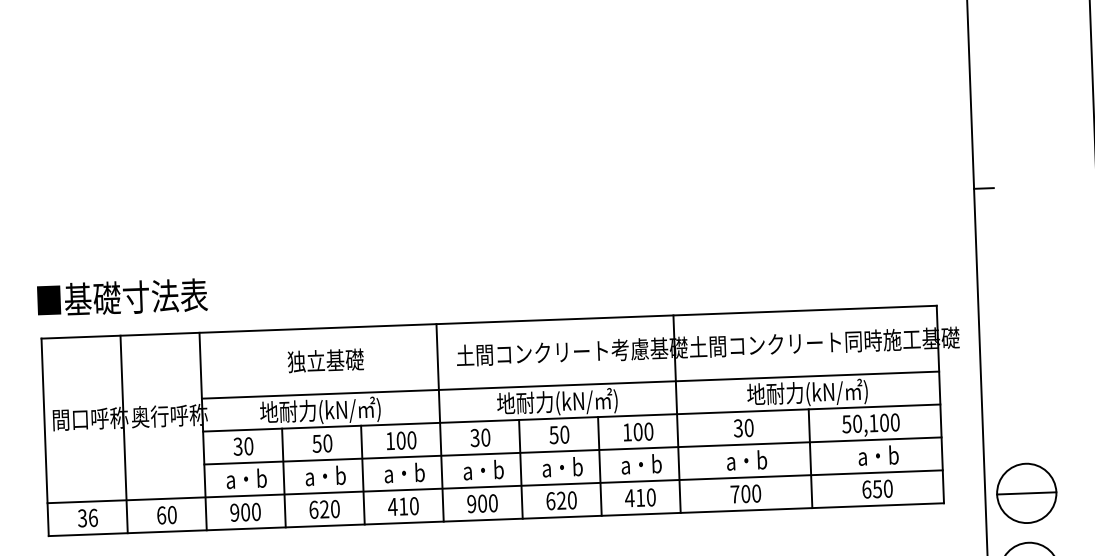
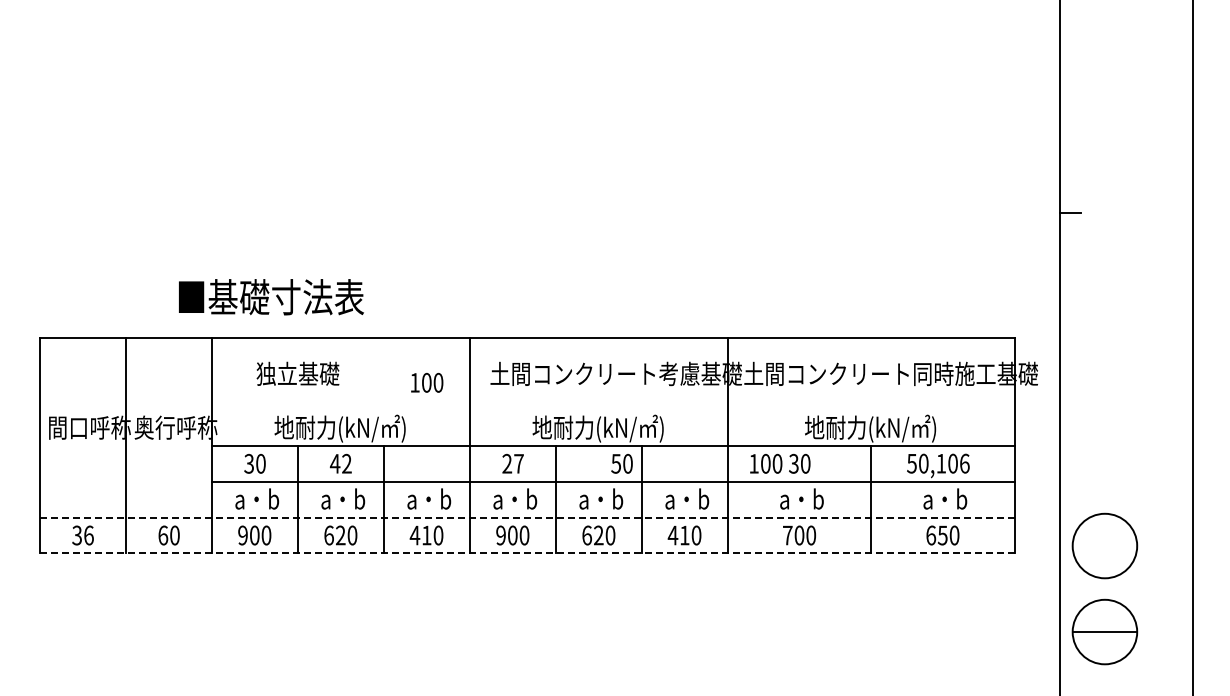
text: (122, 297) -> (271, 297), moved
text: (325, 360) -> (297, 373), moved
line: (569, 385) -> (612, 410), removed
text: (895, 422) -> (964, 463), 50,100 -> 50,106
text: (638, 431) -> (766, 463), moved
text: (558, 434) -> (621, 463), moved
text: (479, 437) -> (512, 463), 30 -> 27
text: (401, 440) -> (427, 382), moved
text: (321, 443) -> (340, 463), 50 -> 42
line: (495, 486) -> (527, 517), solid -> dashed
line: (1026, 493) -> (1104, 546), removed
line: (496, 519) -> (527, 553), solid -> dashed

